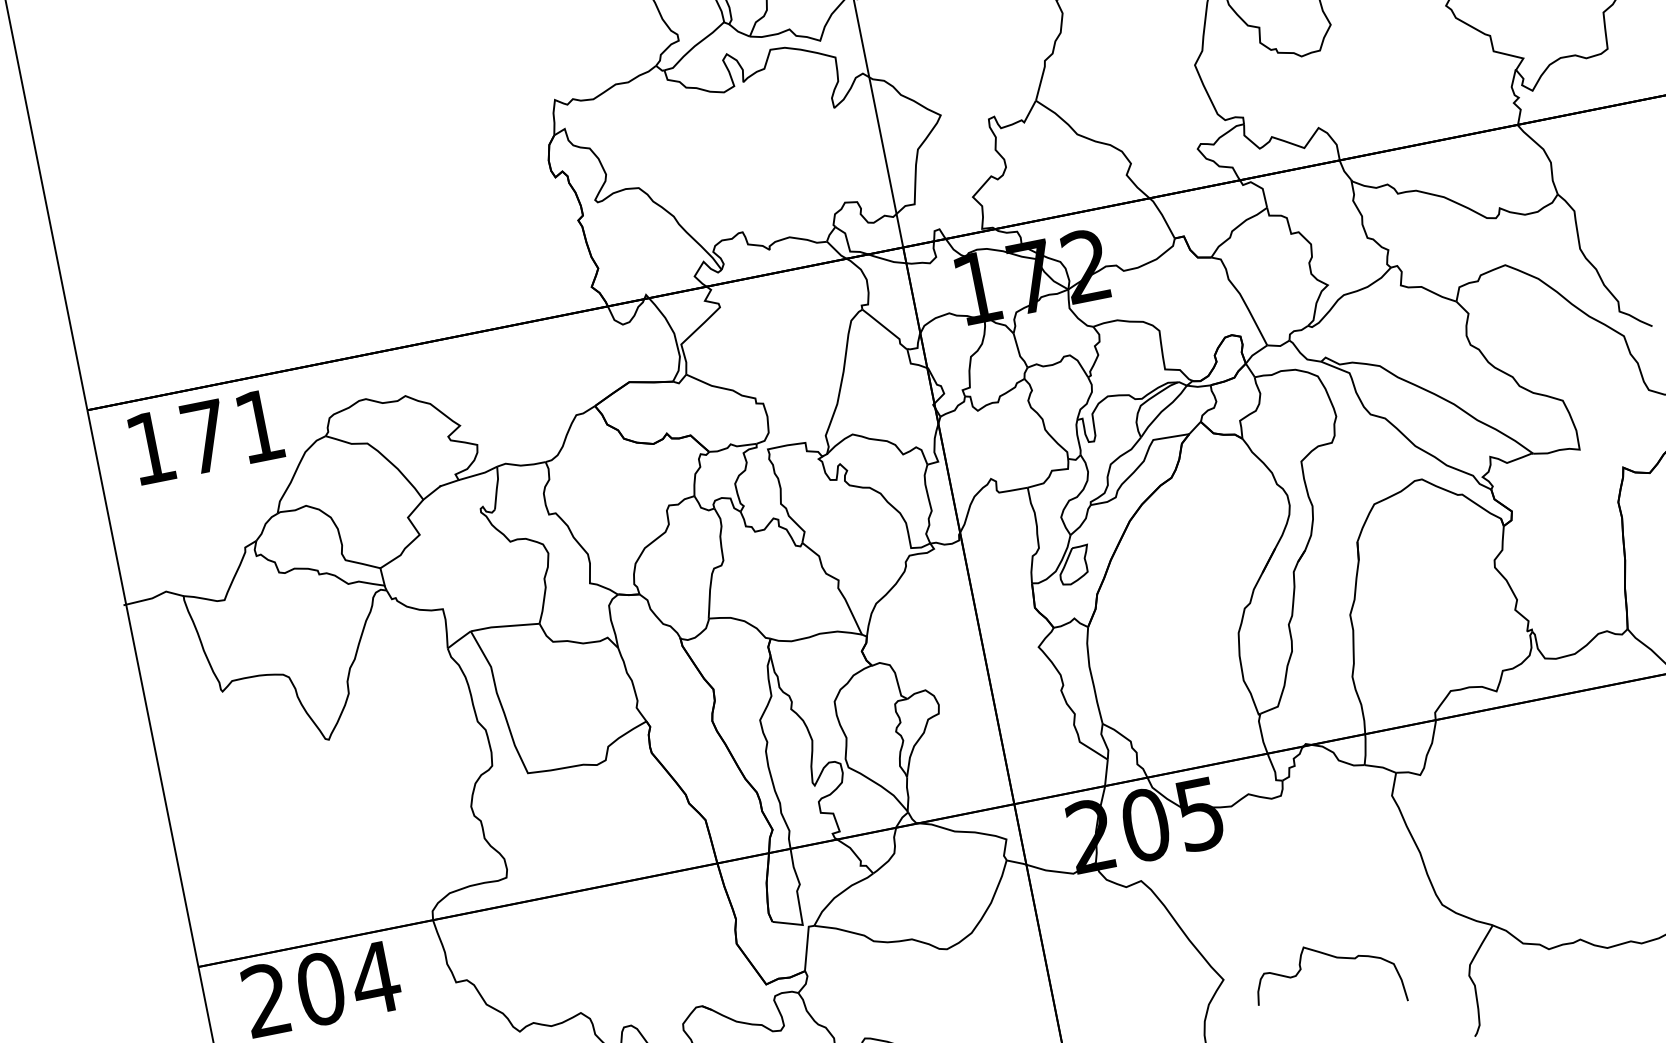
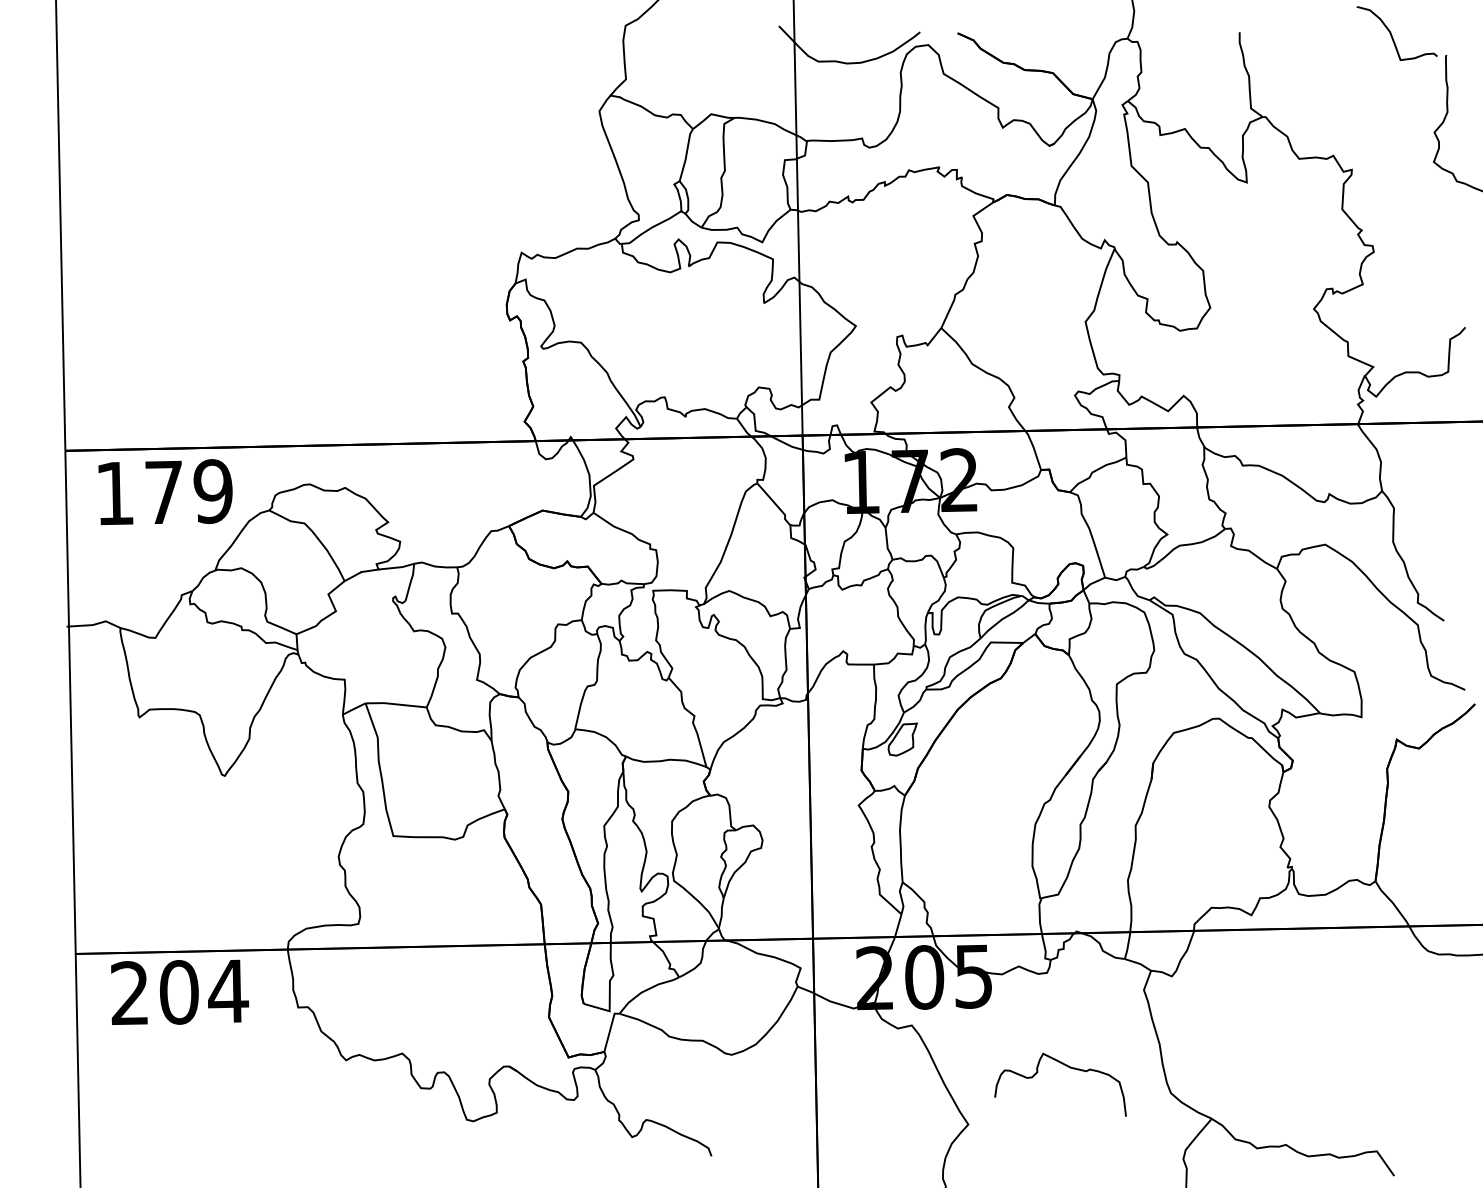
text: (258, 426) -> (212, 491), 171 -> 179
curve: (1334, 957) -> (1068, 1067), moved

